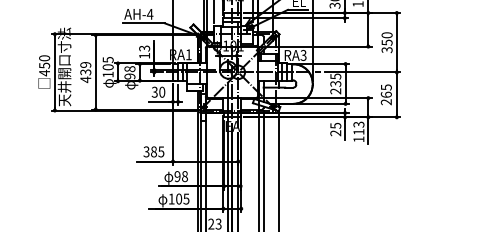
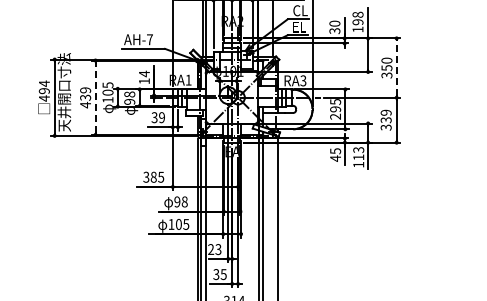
text: (149, 14) -> (149, 39), AH-4 -> AH-7
line: (396, 43) -> (396, 68), solid -> dashed
text: (143, 48) -> (143, 73), 13 -> 14
text: (43, 62) -> (43, 87), 450 -> 494
line: (95, 72) -> (95, 97), solid -> dashed
text: (335, 84) -> (335, 109), 235 -> 295
text: (161, 92) -> (161, 117), 30 -> 39
text: (385, 94) -> (385, 119), 265 -> 339
text: (335, 133) -> (335, 158), 25 -> 45

